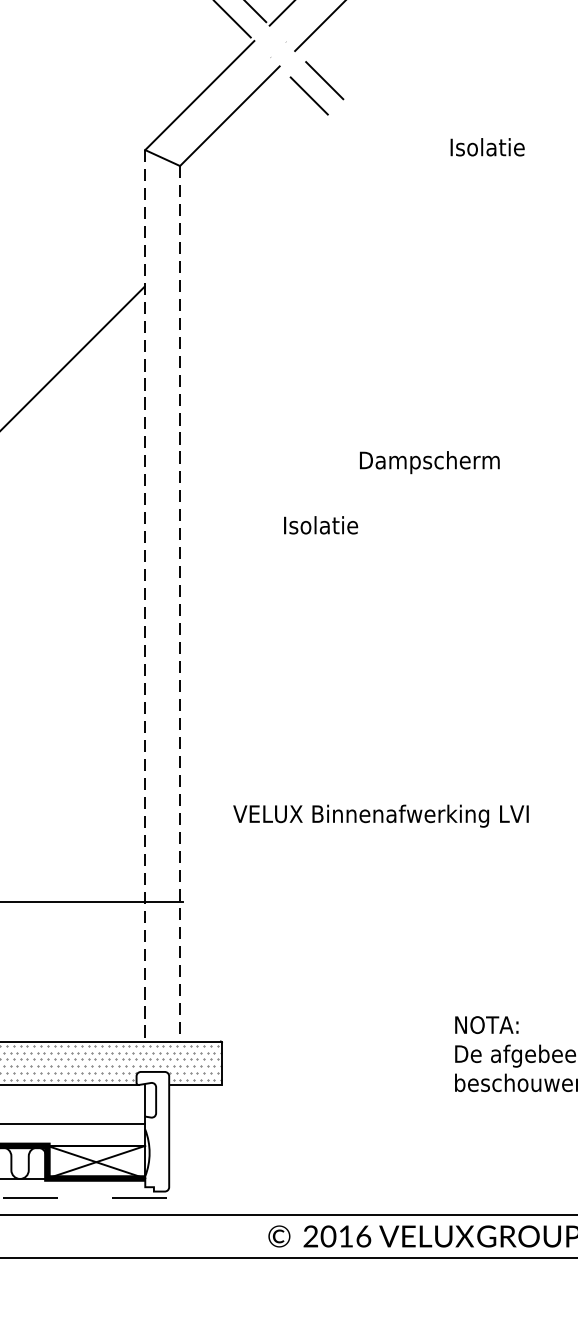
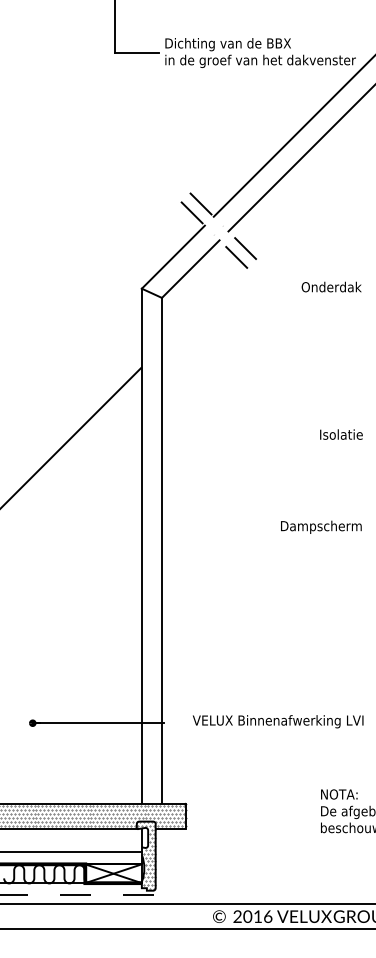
text: (473, 146) -> (331, 286), Isolatie -> Onderdak
text: (430, 461) -> (321, 526), moved
text: (321, 525) -> (341, 434), moved
line: (144, 596) -> (141, 546), dashed -> solid
line: (179, 604) -> (161, 551), dashed -> solid
text: (379, 815) -> (277, 721), moved
hatch: (153, 1130) -> (146, 855), added

